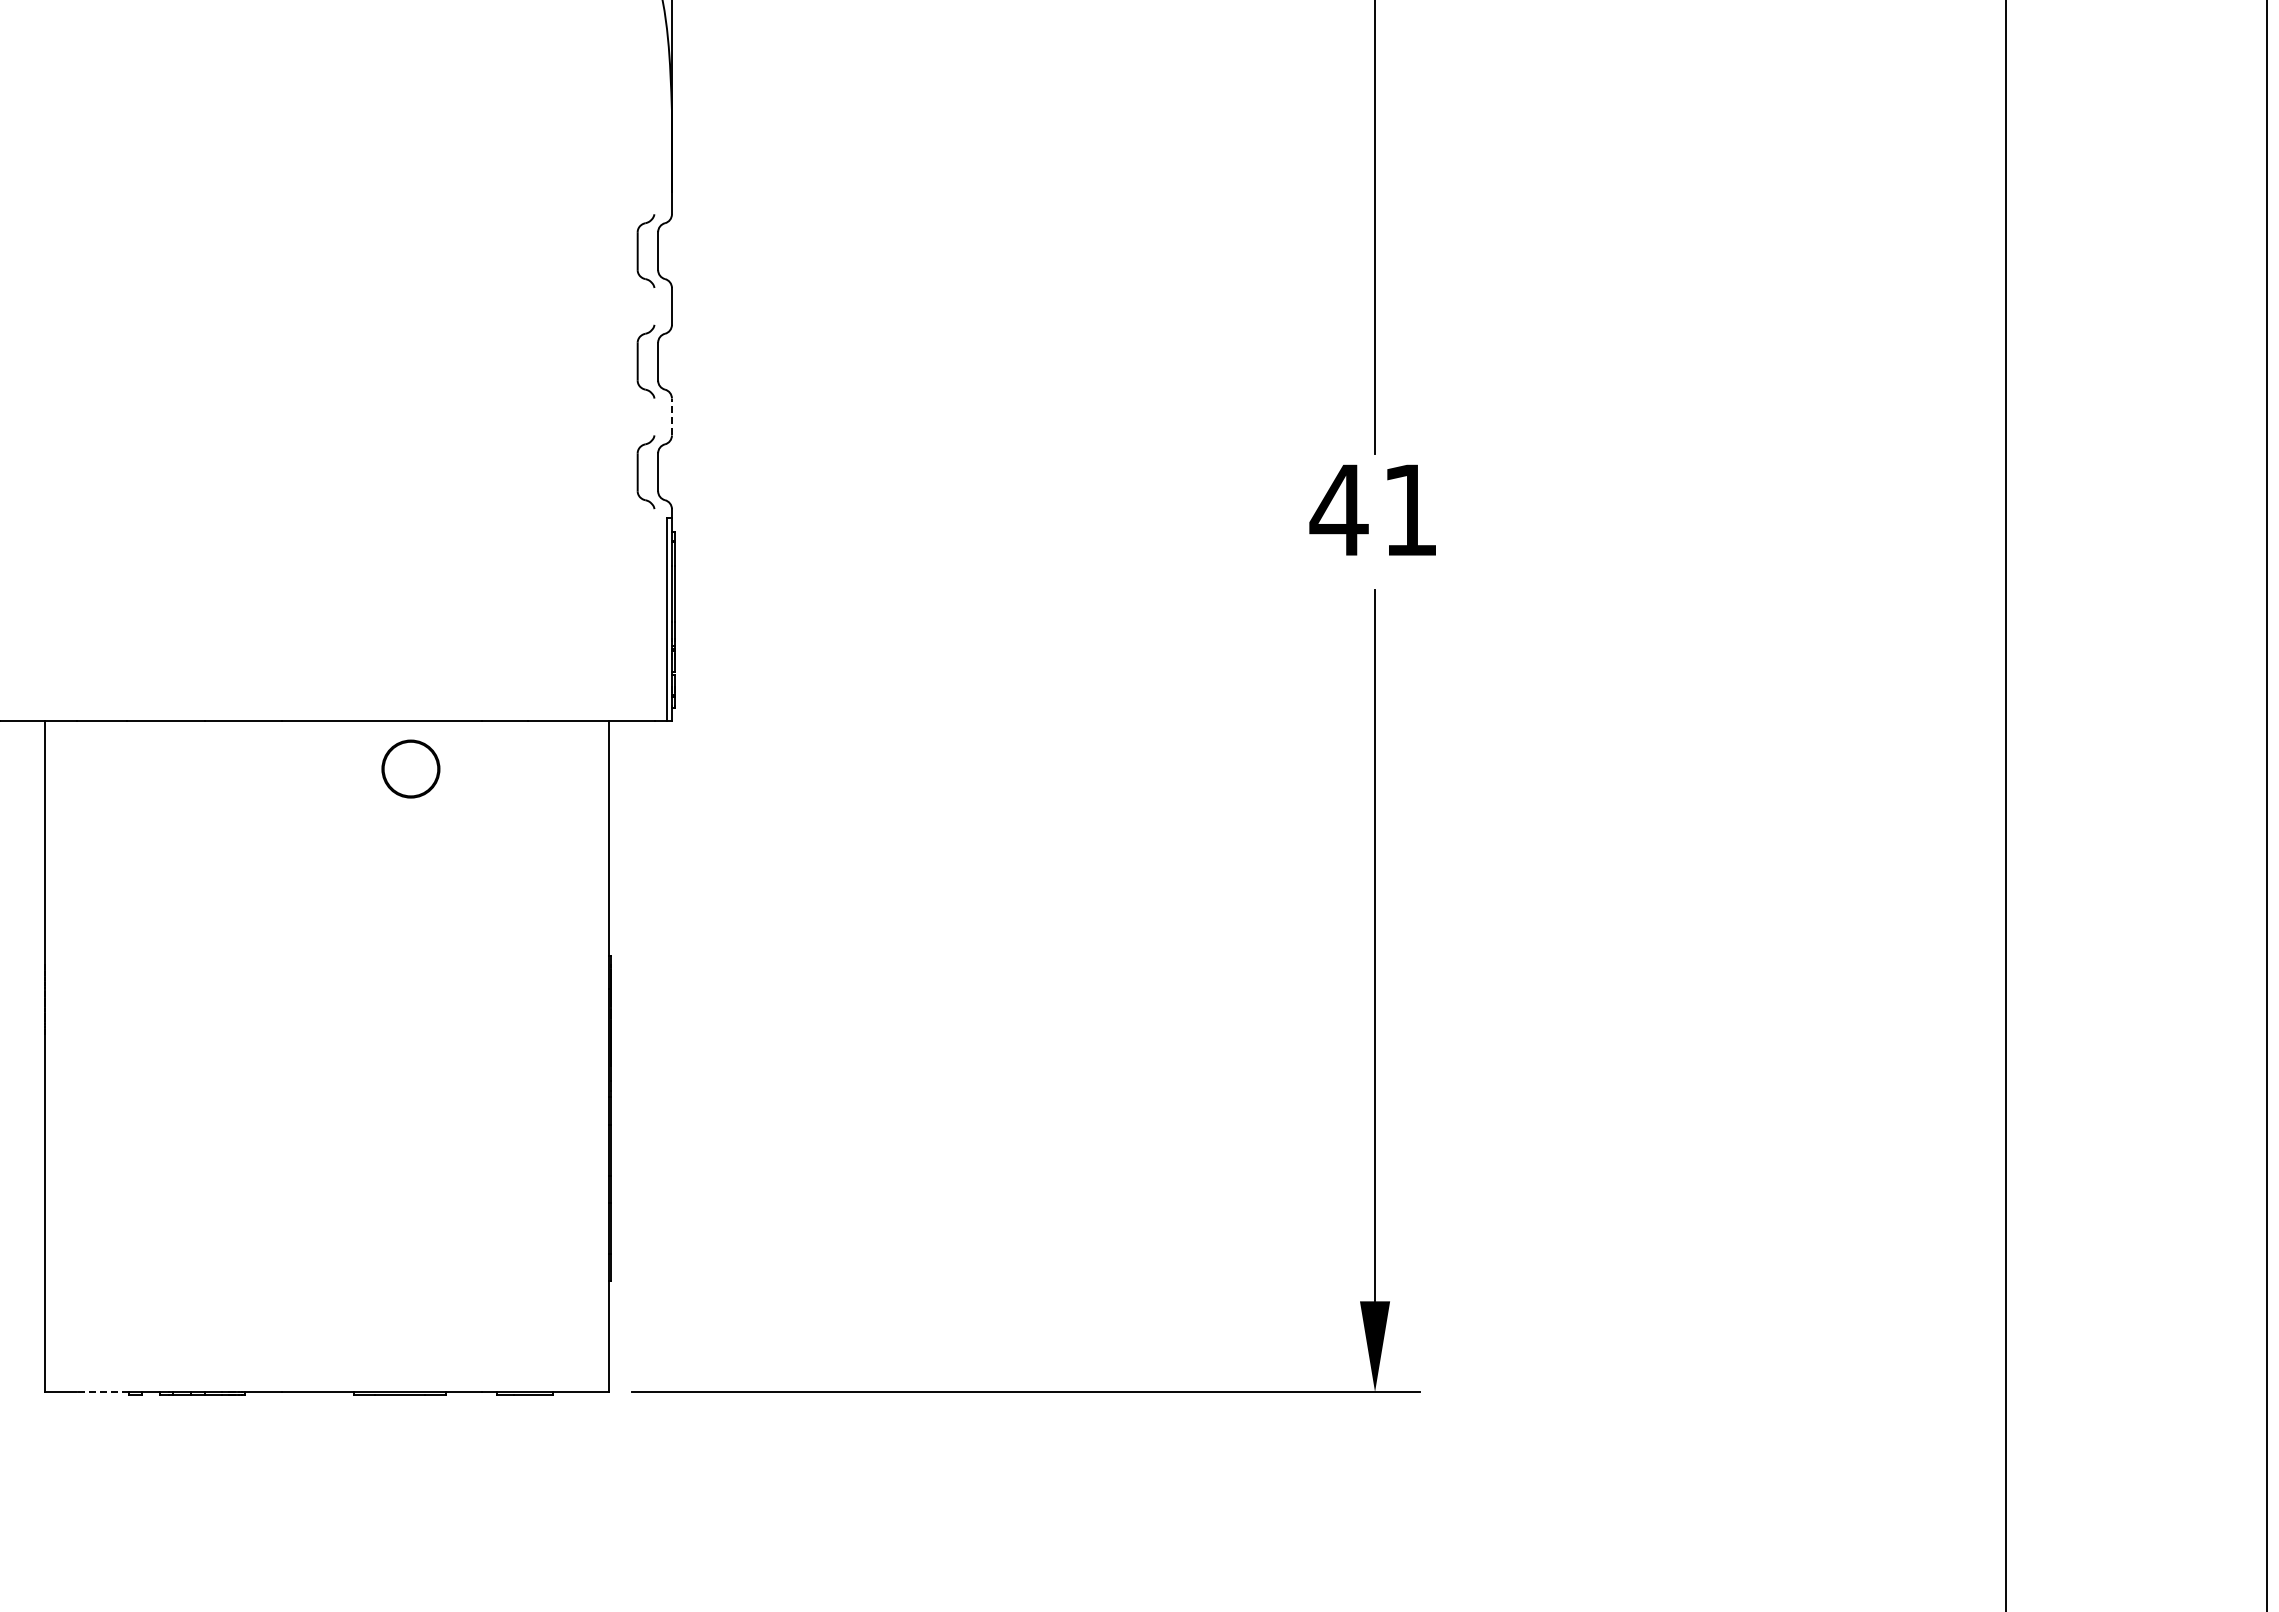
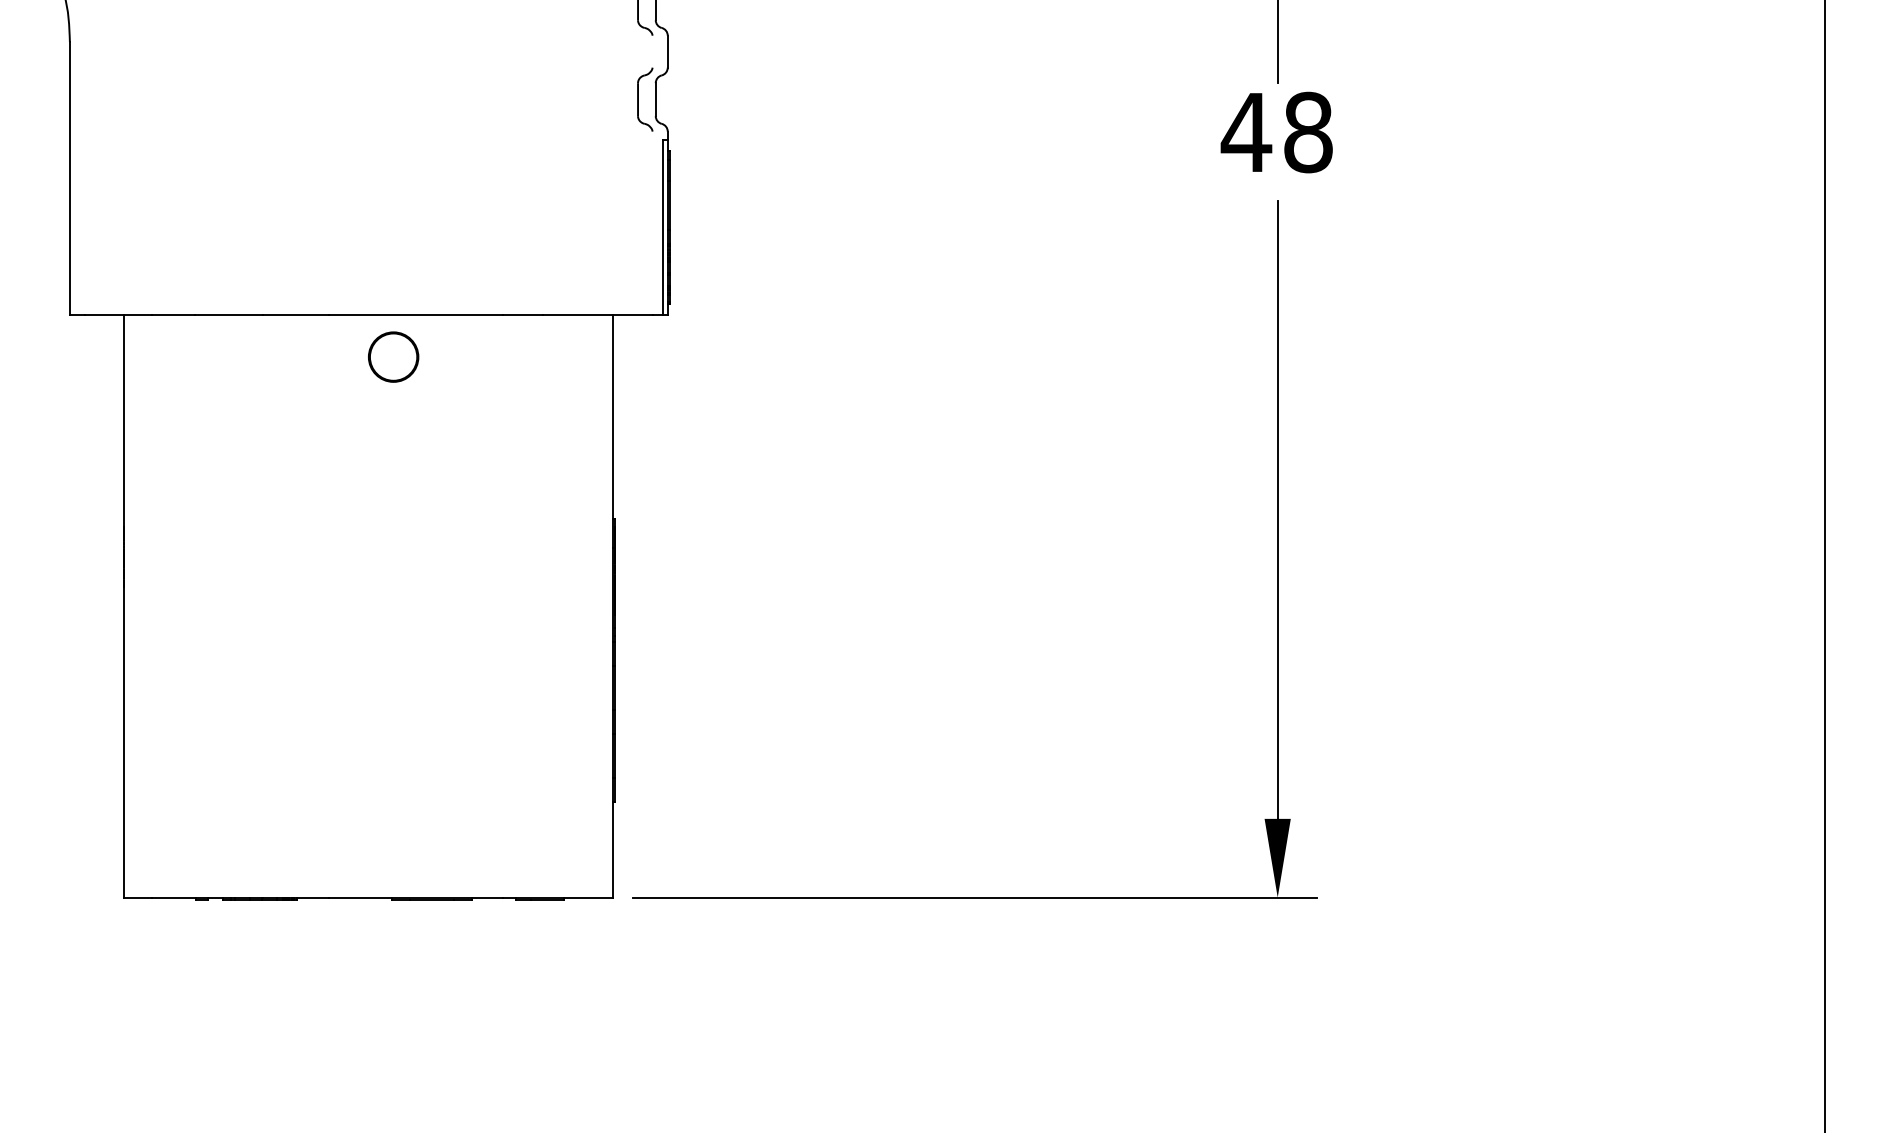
line: (671, 416) -> (667, 51), dashed -> solid
text: (1410, 510) -> (1308, 132), 41 -> 48
circle: (410, 768) -> (393, 356), moved
line: (102, 1392) -> (173, 897), dashed -> solid

